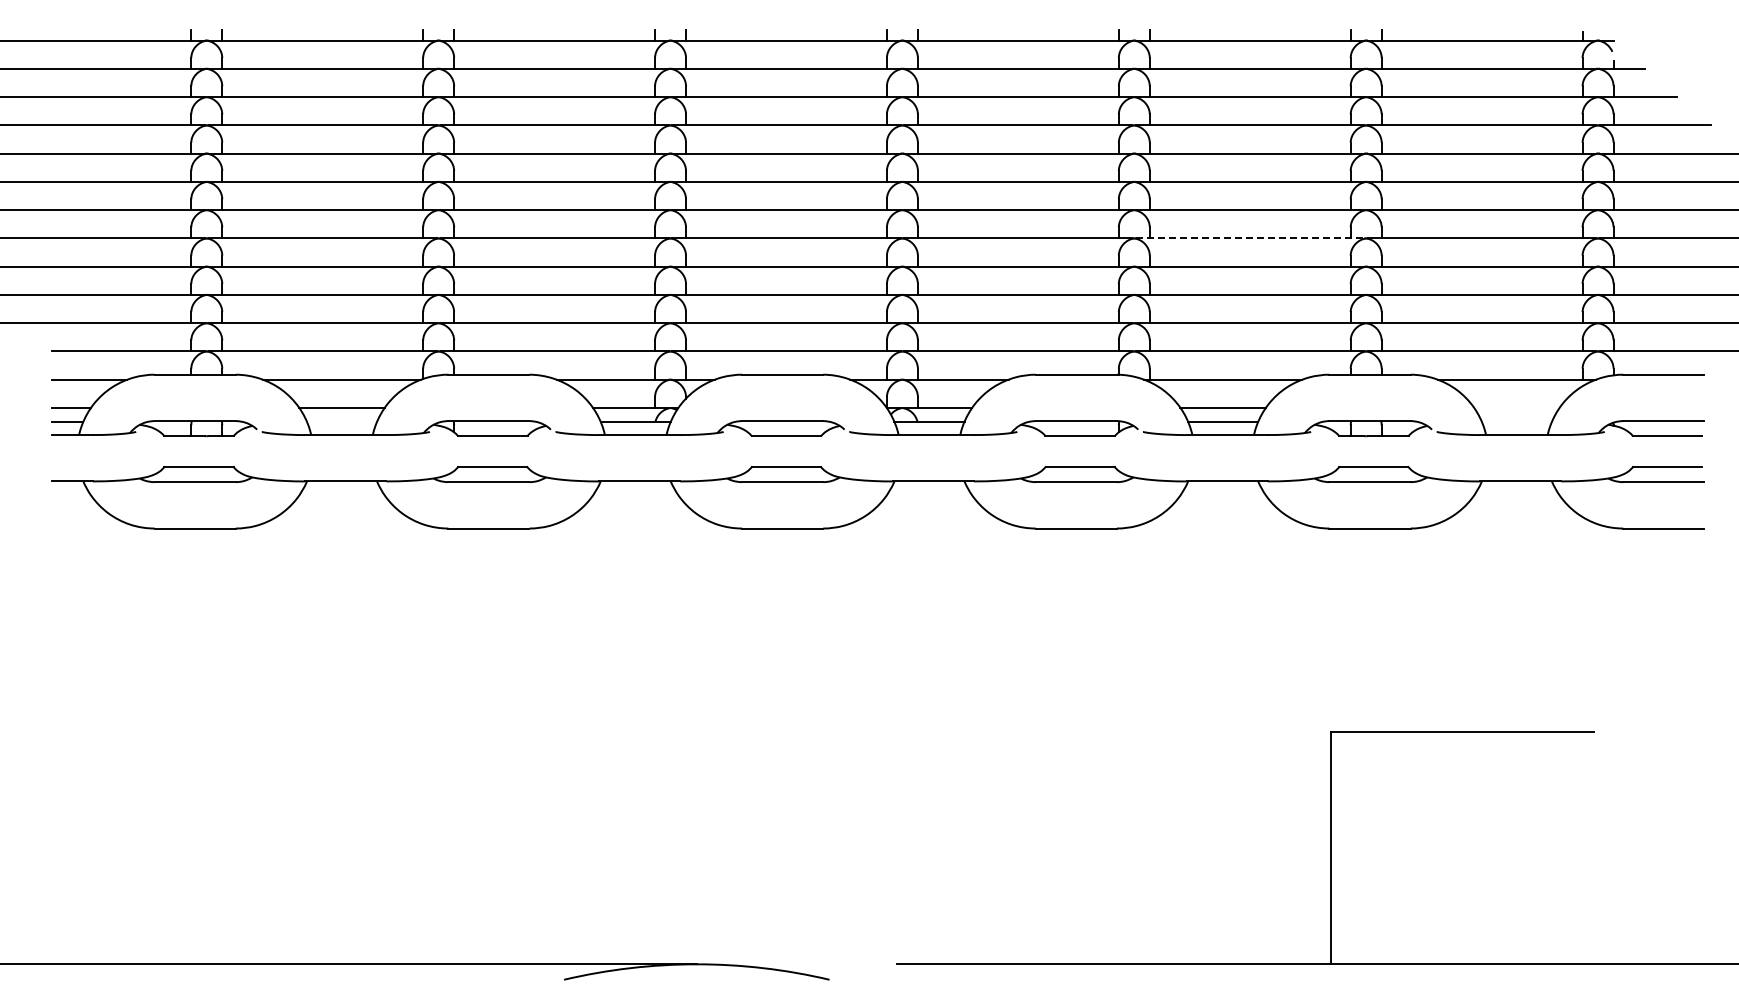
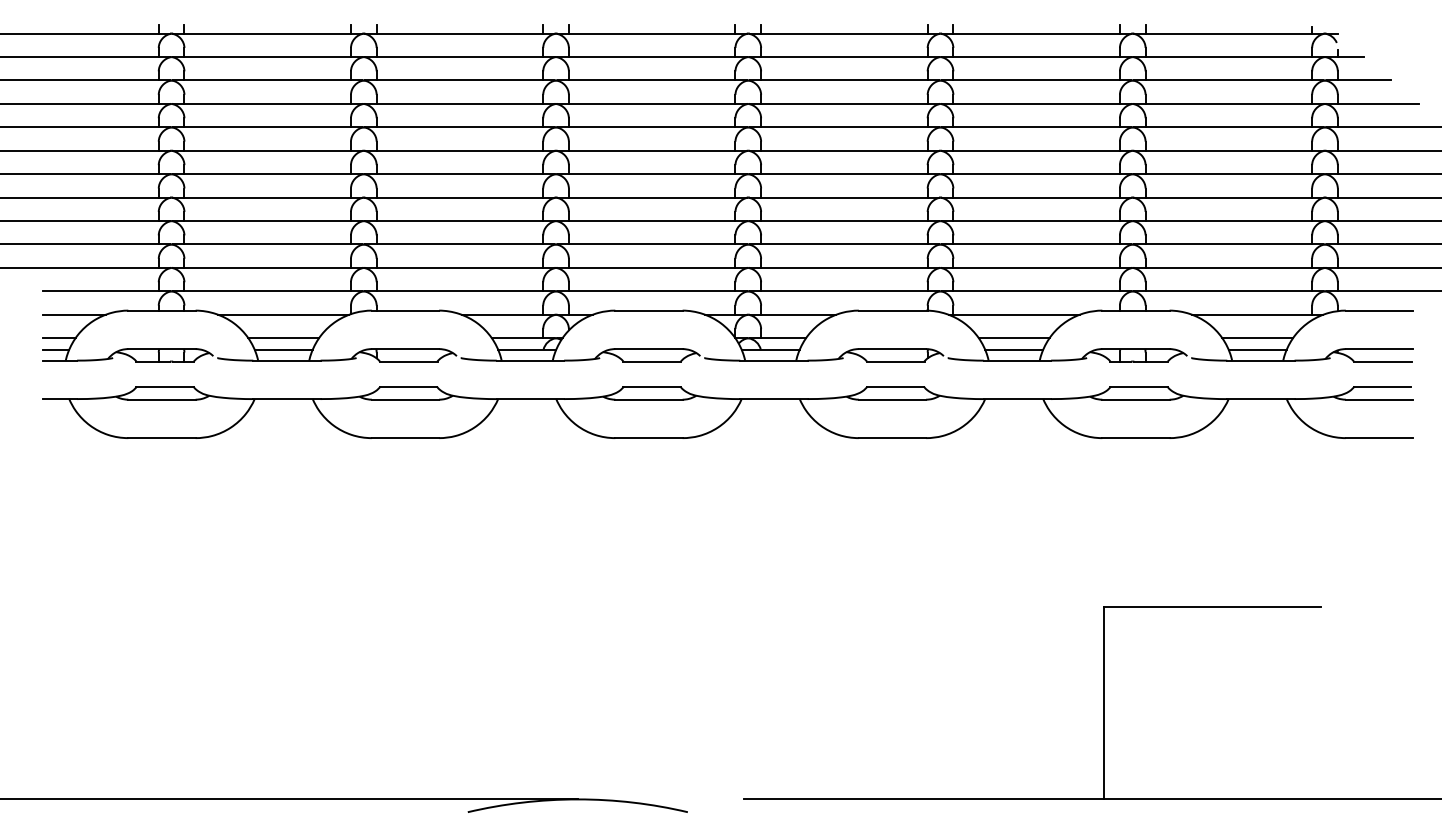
line: (1250, 238) -> (1036, 197), dashed -> solid
line: (1516, 407) -> (1257, 337), added
line: (342, 421) -> (284, 349), added
line: (1516, 421) -> (1257, 349), added

